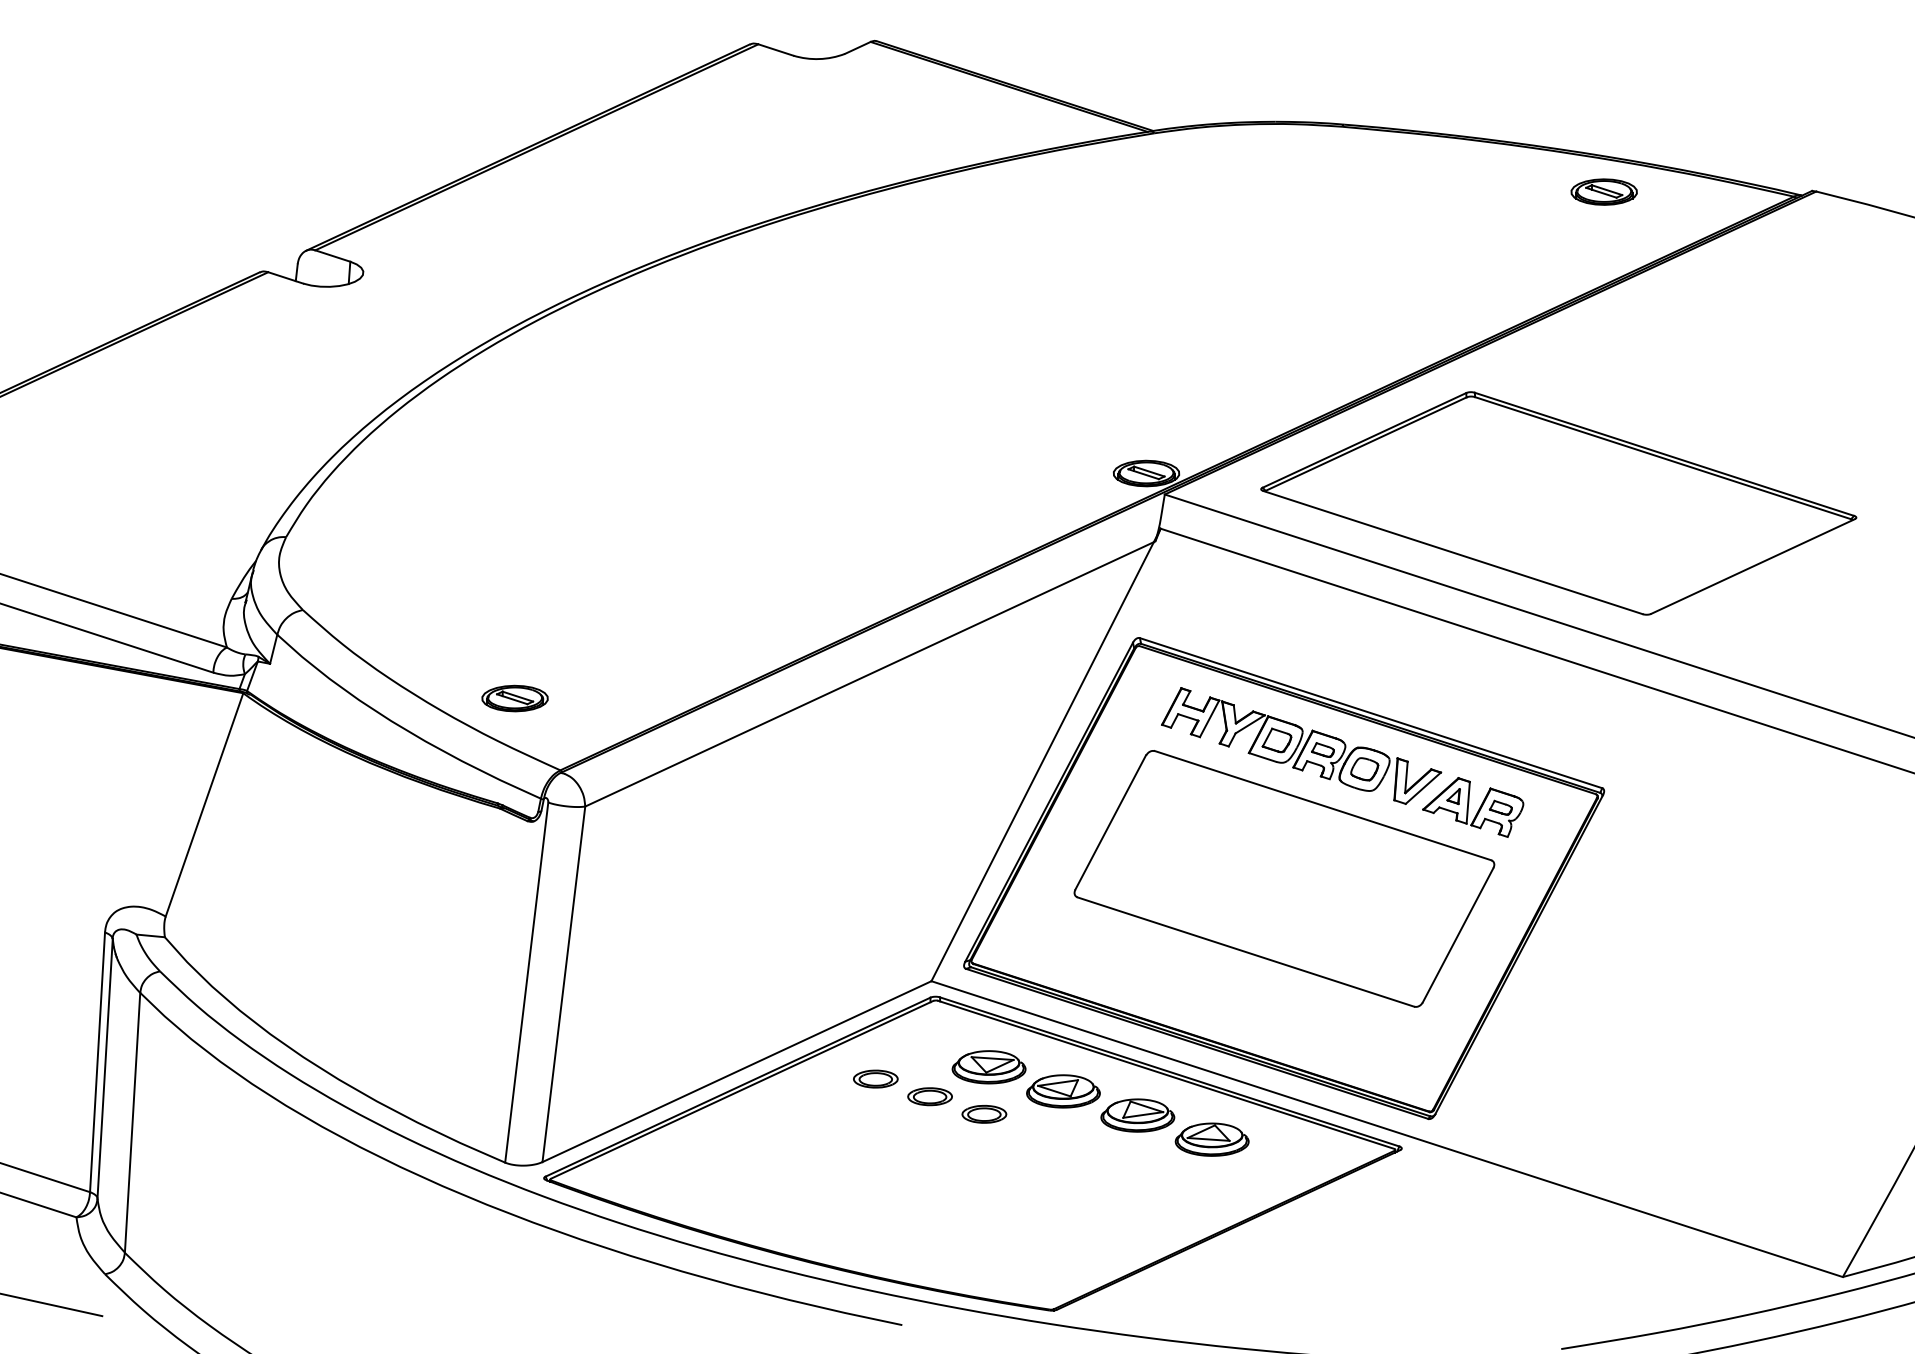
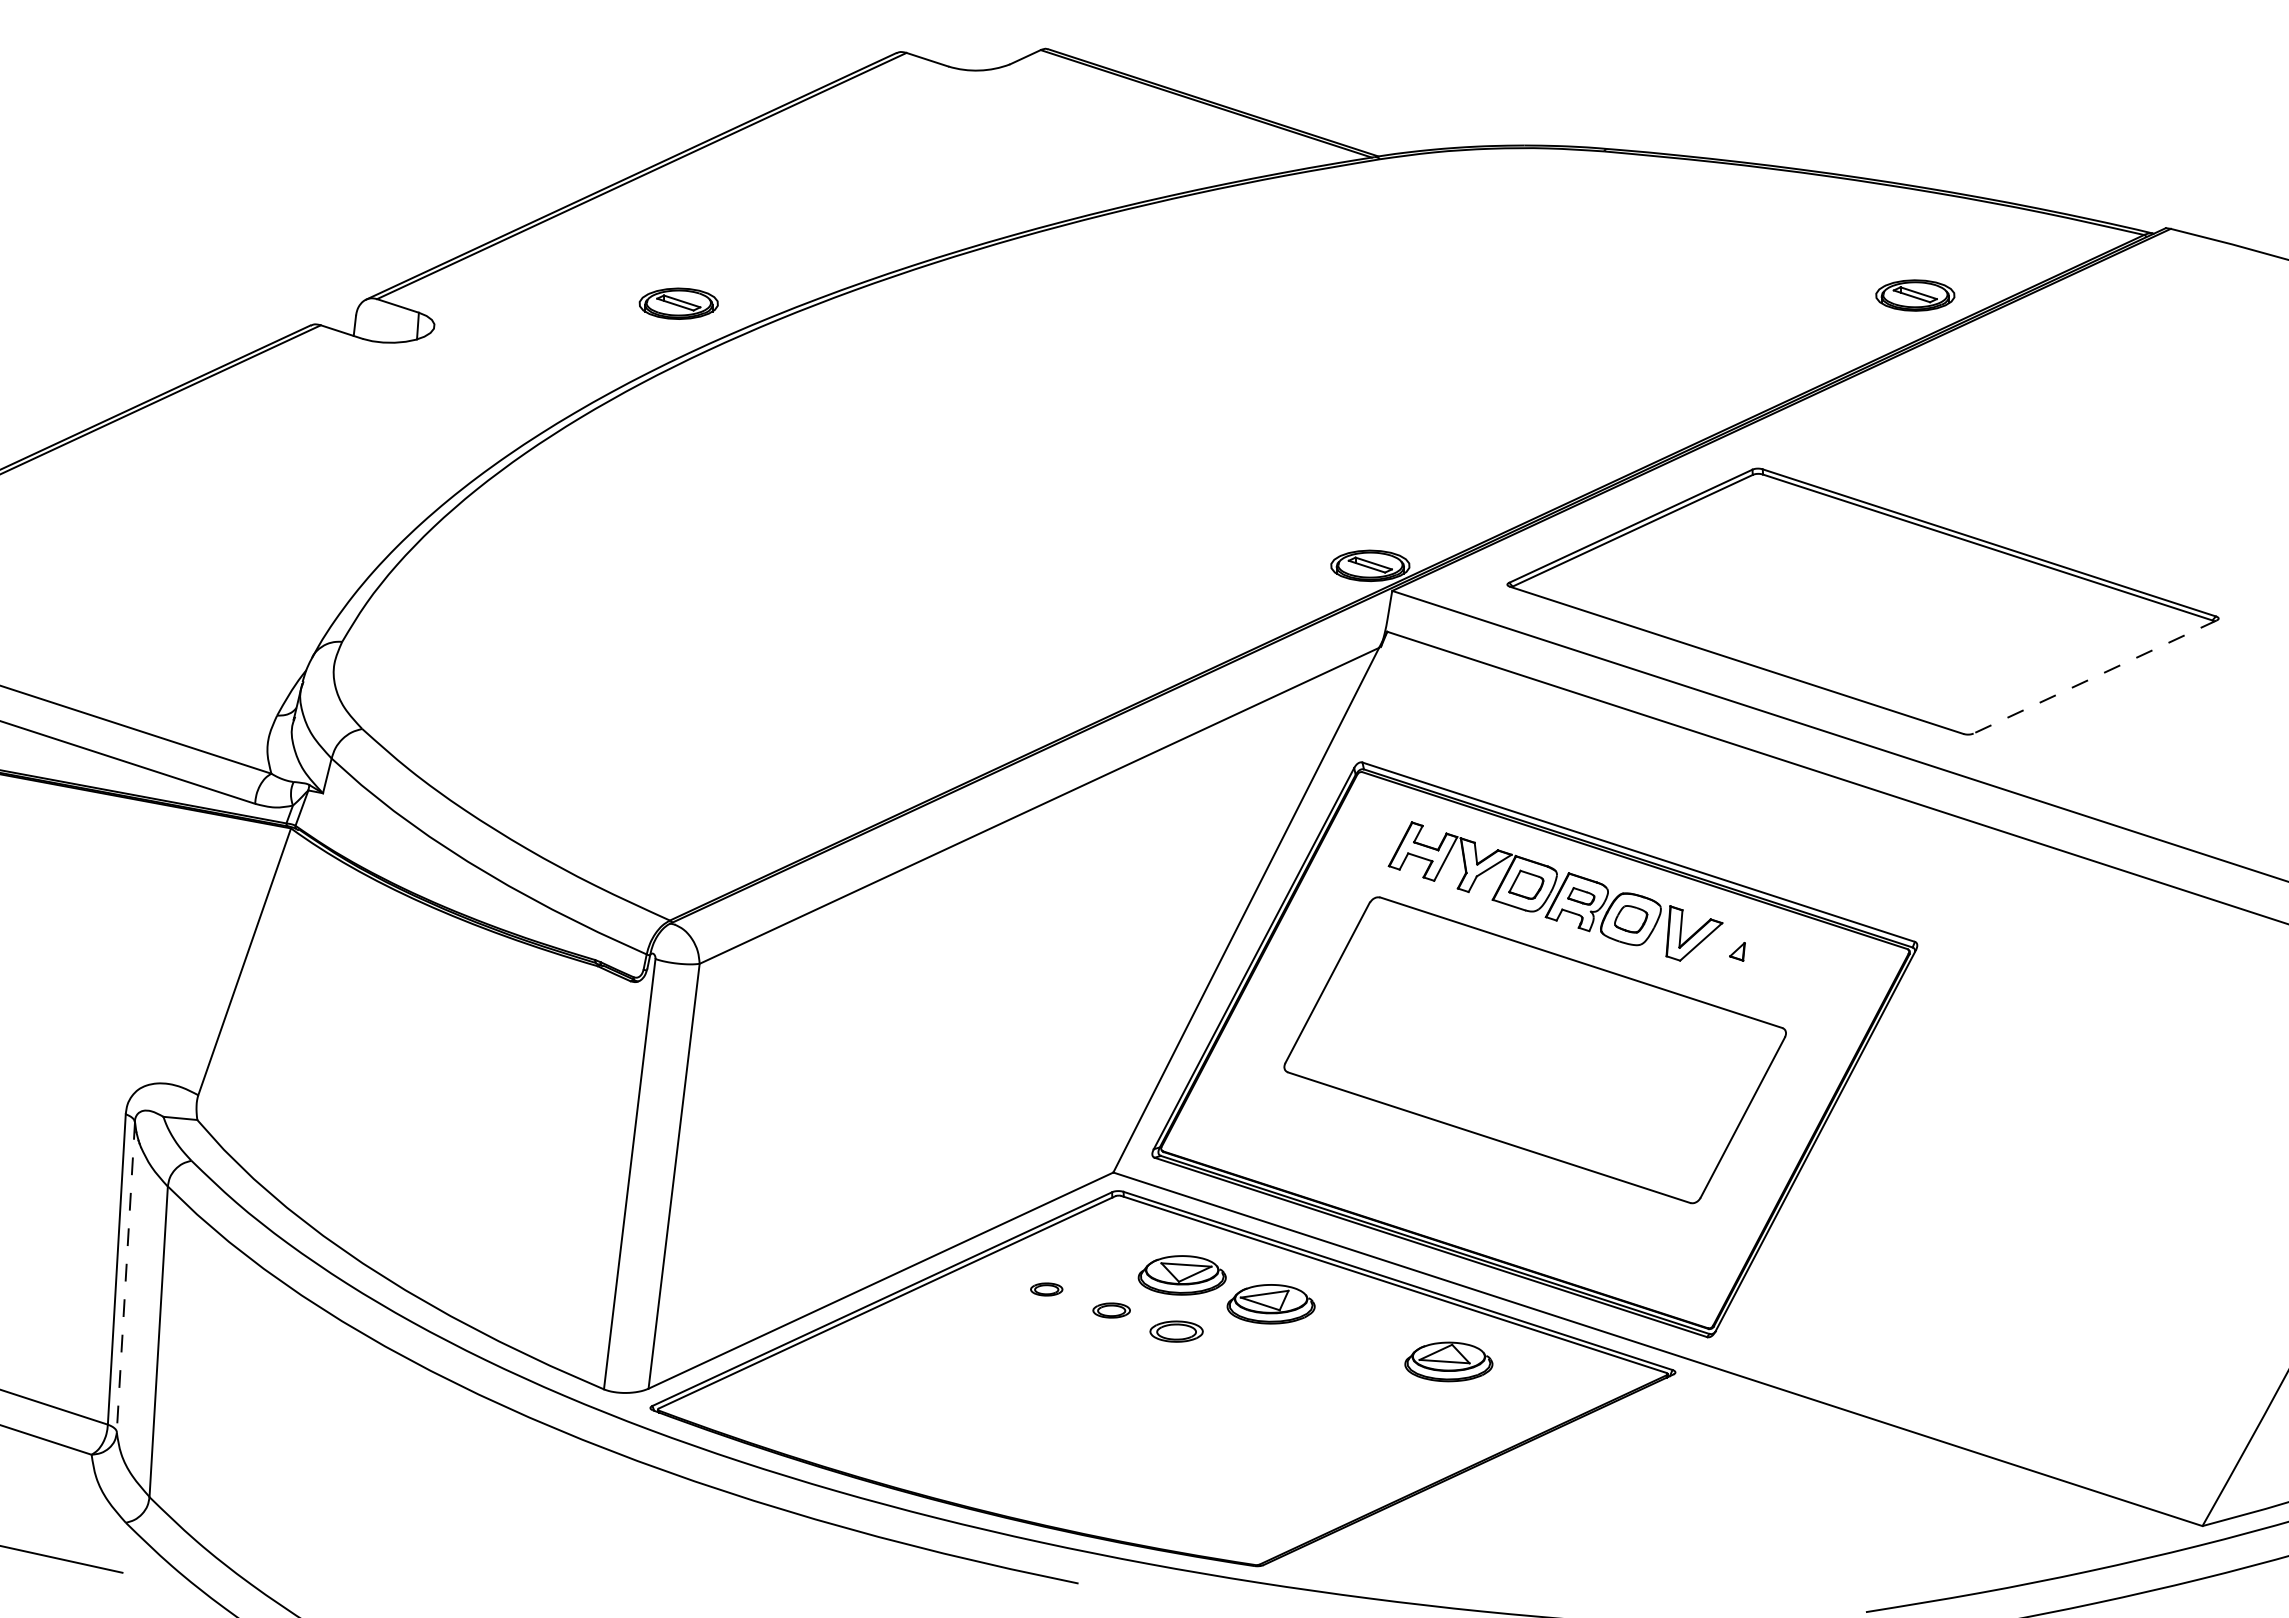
part: (1604, 192) -> (1915, 295), moved
line: (1752, 566) -> (2094, 677), solid -> dashed
part: (514, 698) -> (678, 303), moved
part: (1472, 807) -> (1760, 964), removed
line: (104, 1069) -> (125, 1277), solid -> dashed
part: (875, 1079) -> (1046, 1289), size x0.6
part: (929, 1096) -> (1111, 1310), size x0.7
part: (1137, 1115) -> (1359, 1332), removed

